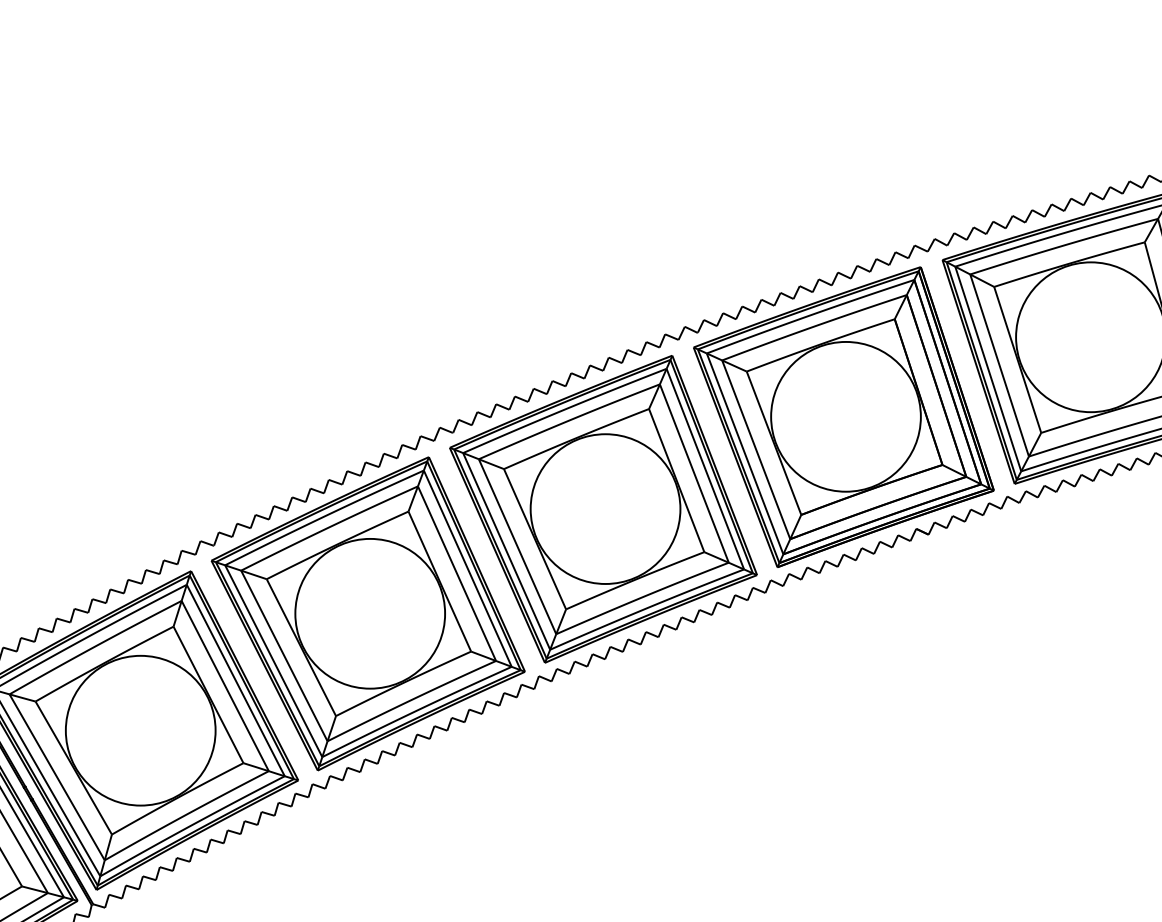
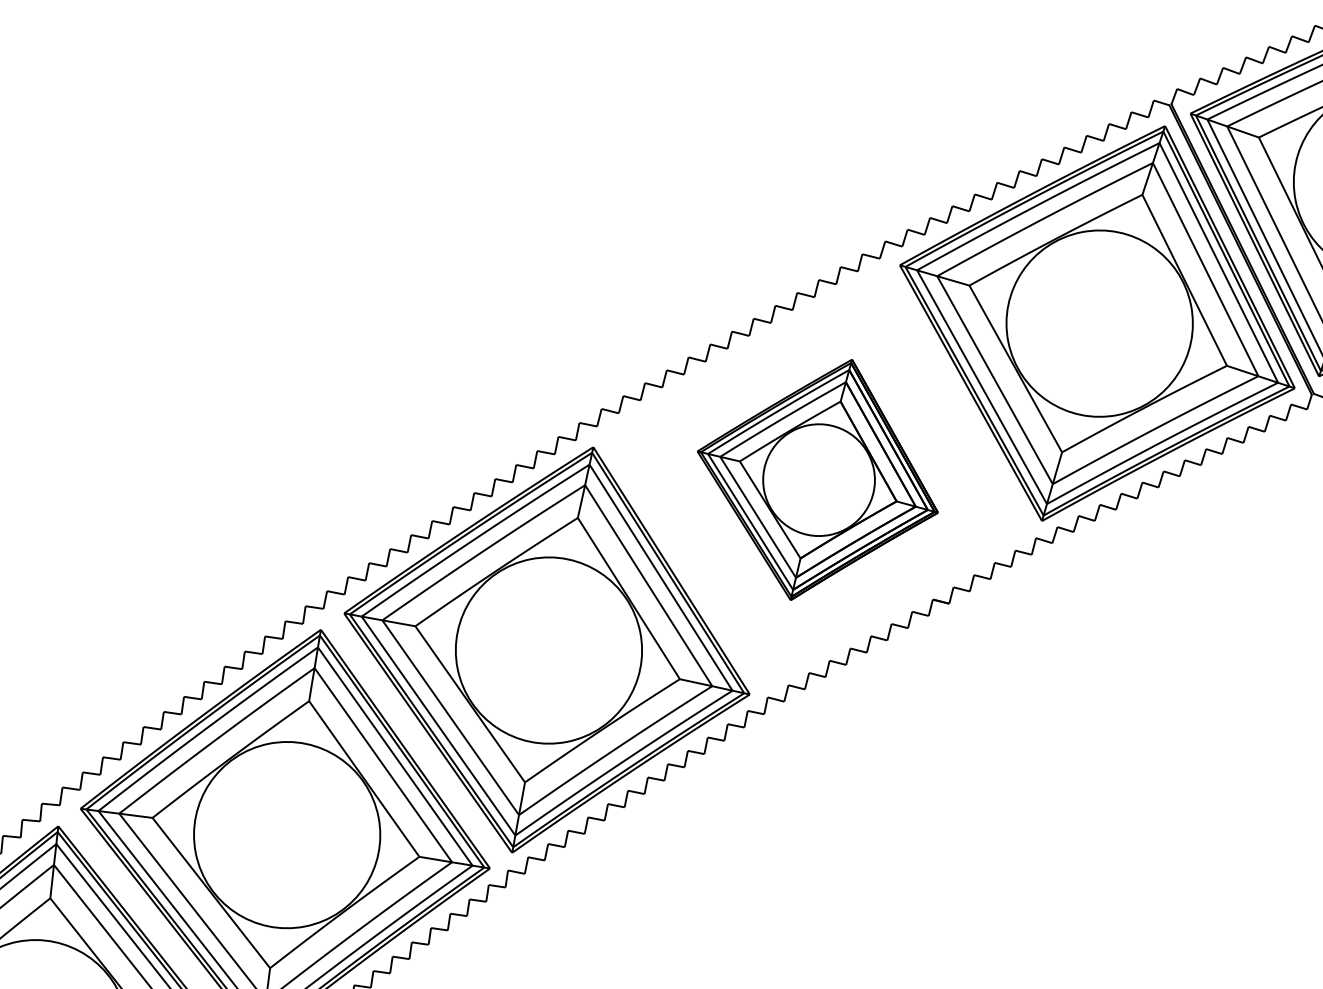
part: (843, 416) -> (816, 480), size x0.6

